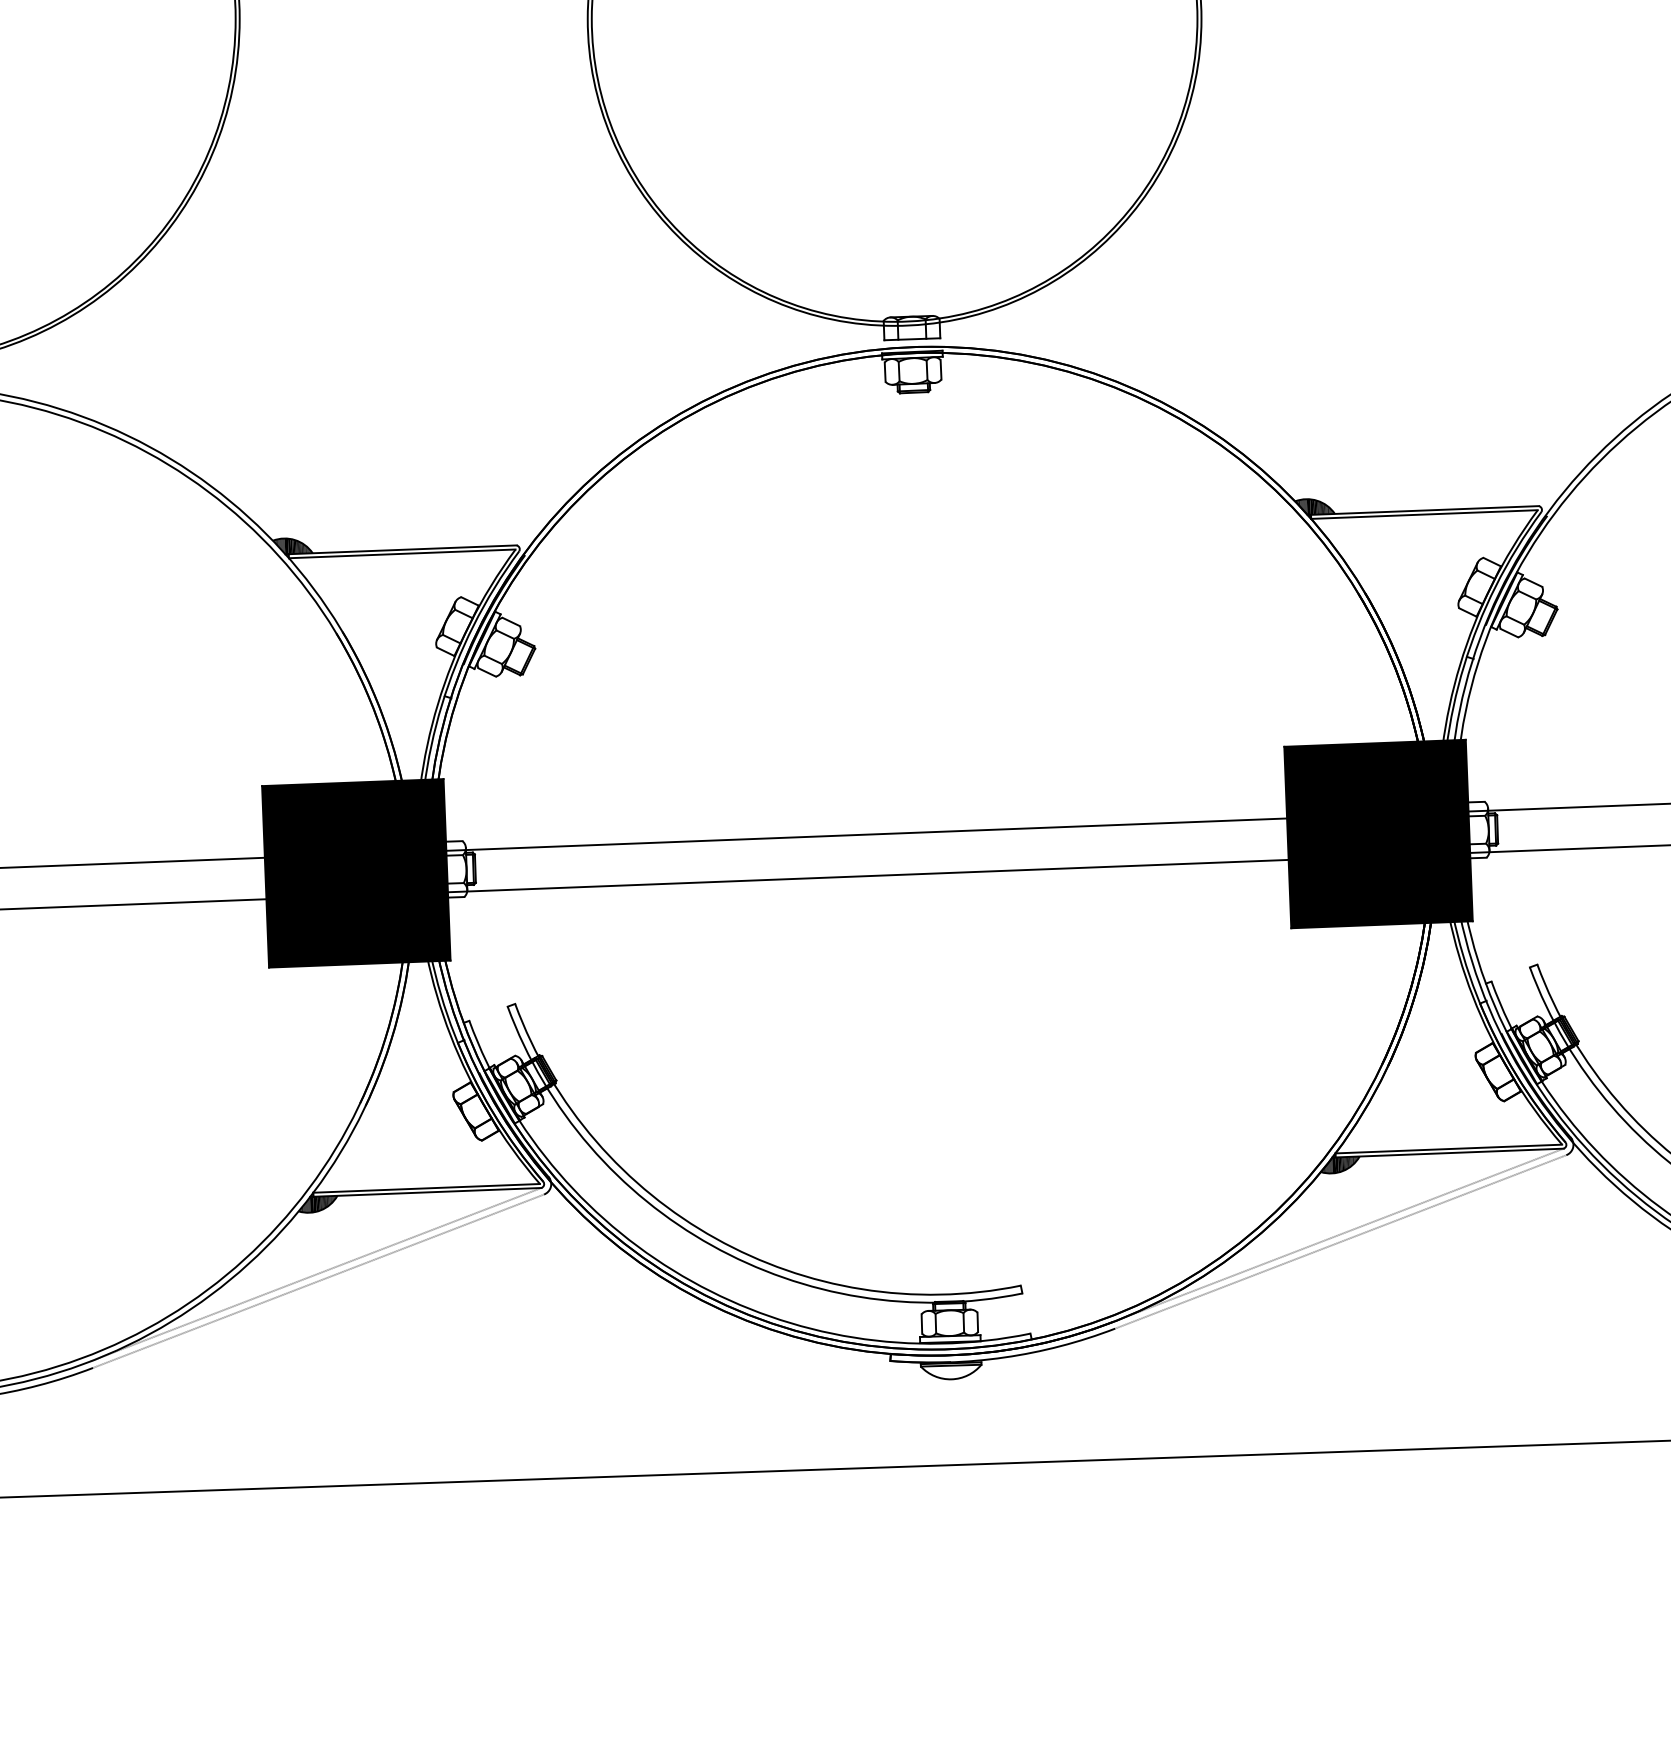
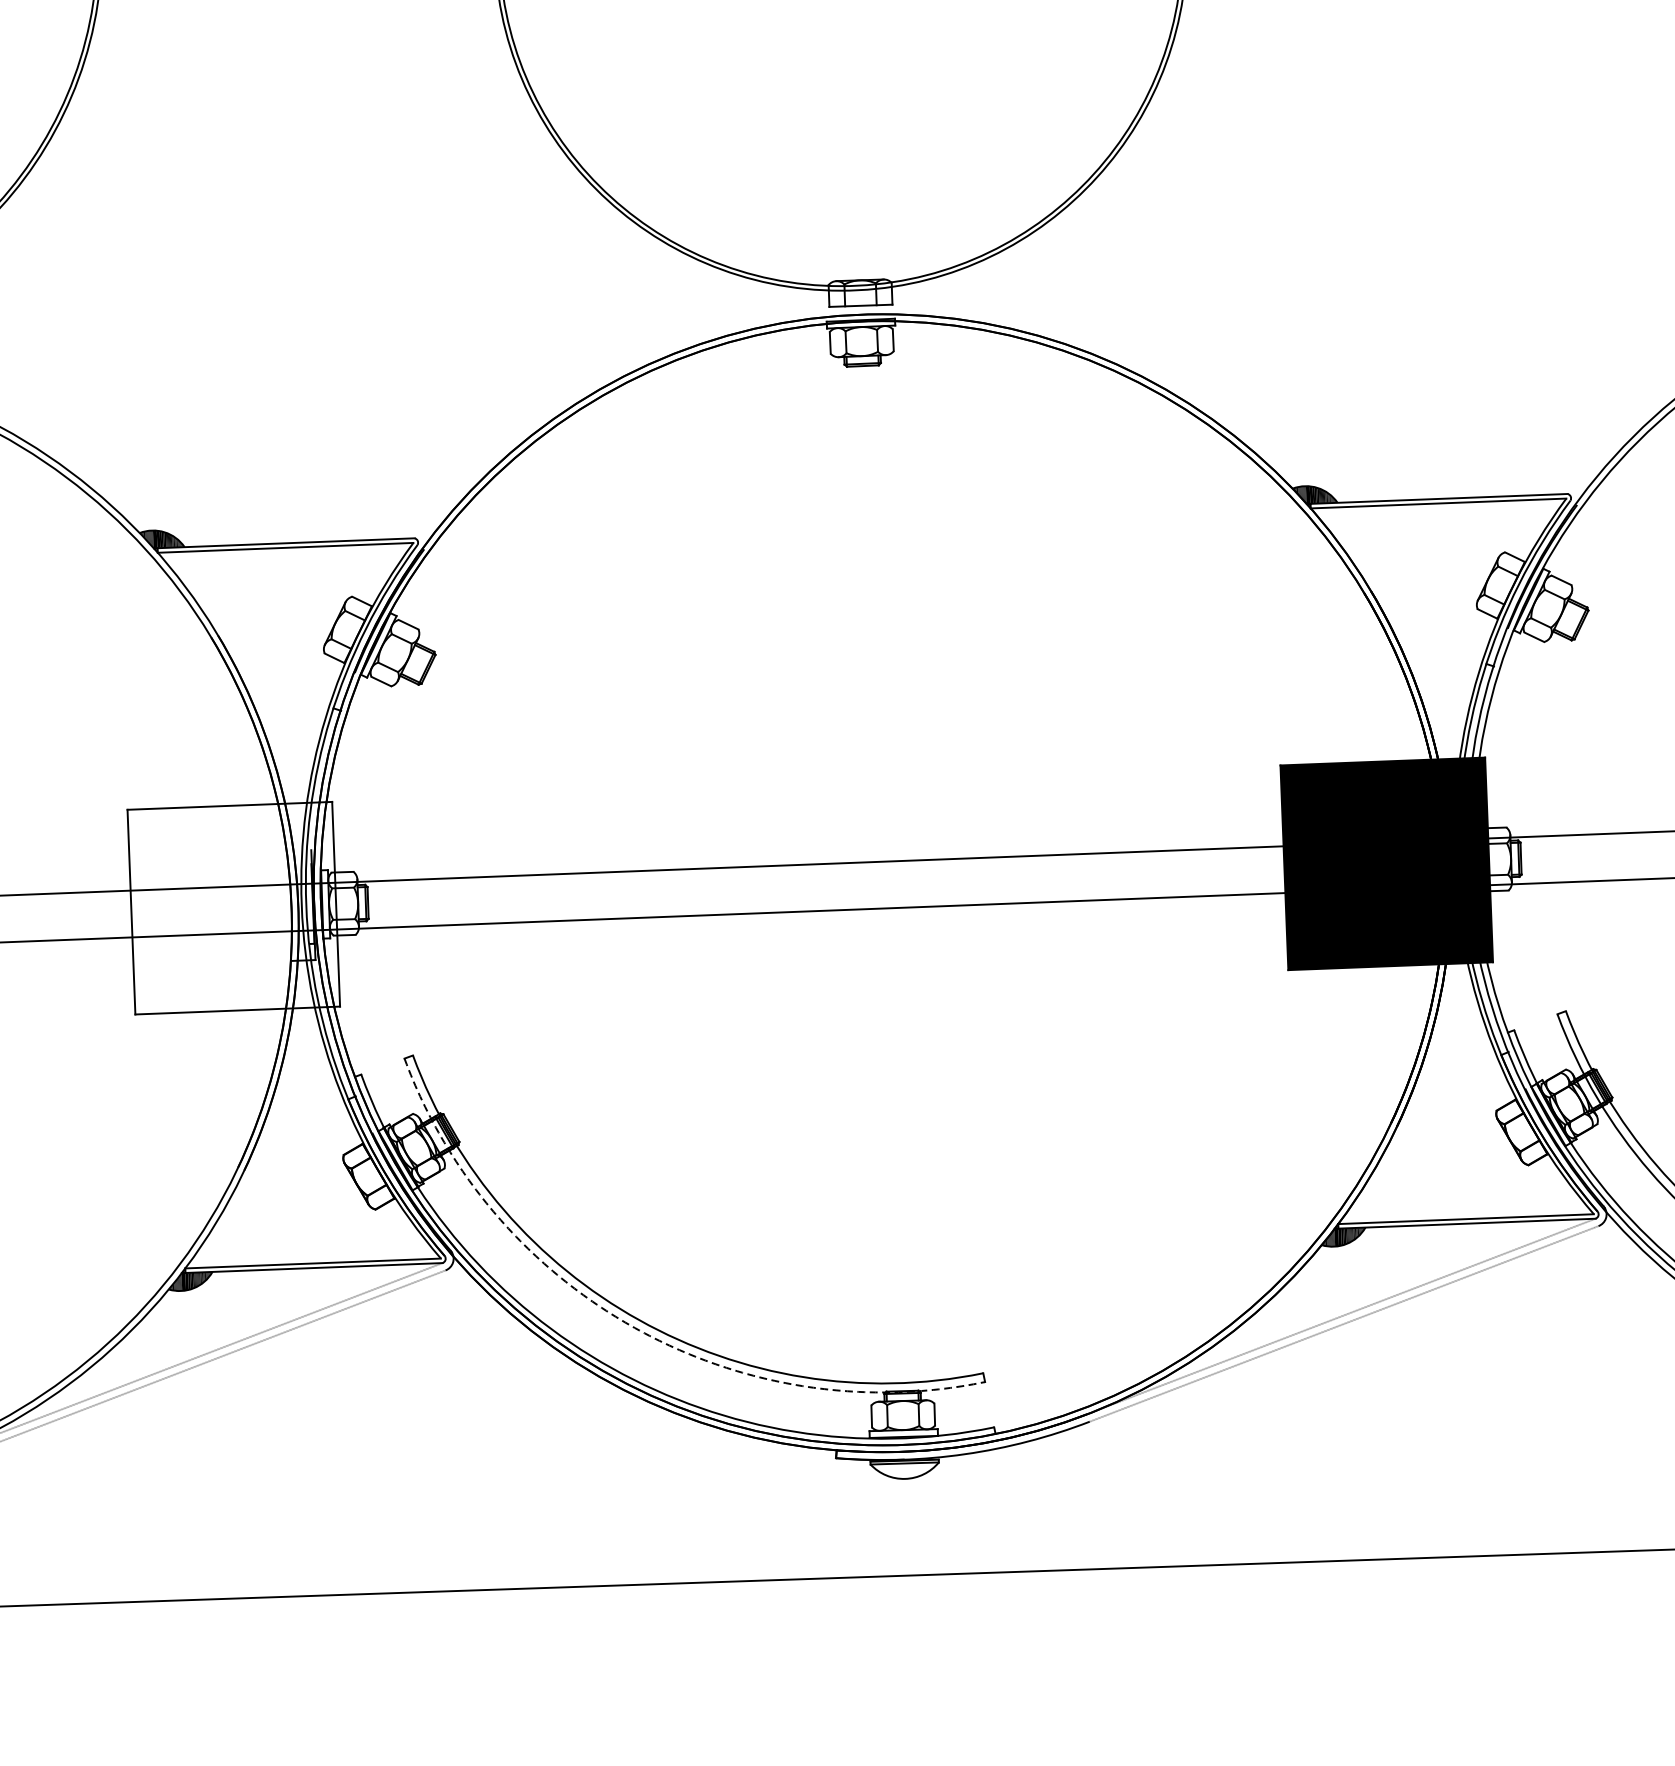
fill: (356, 873) -> (233, 908), removed
arc: (711, 1245) -> (634, 1327), solid -> dashed

